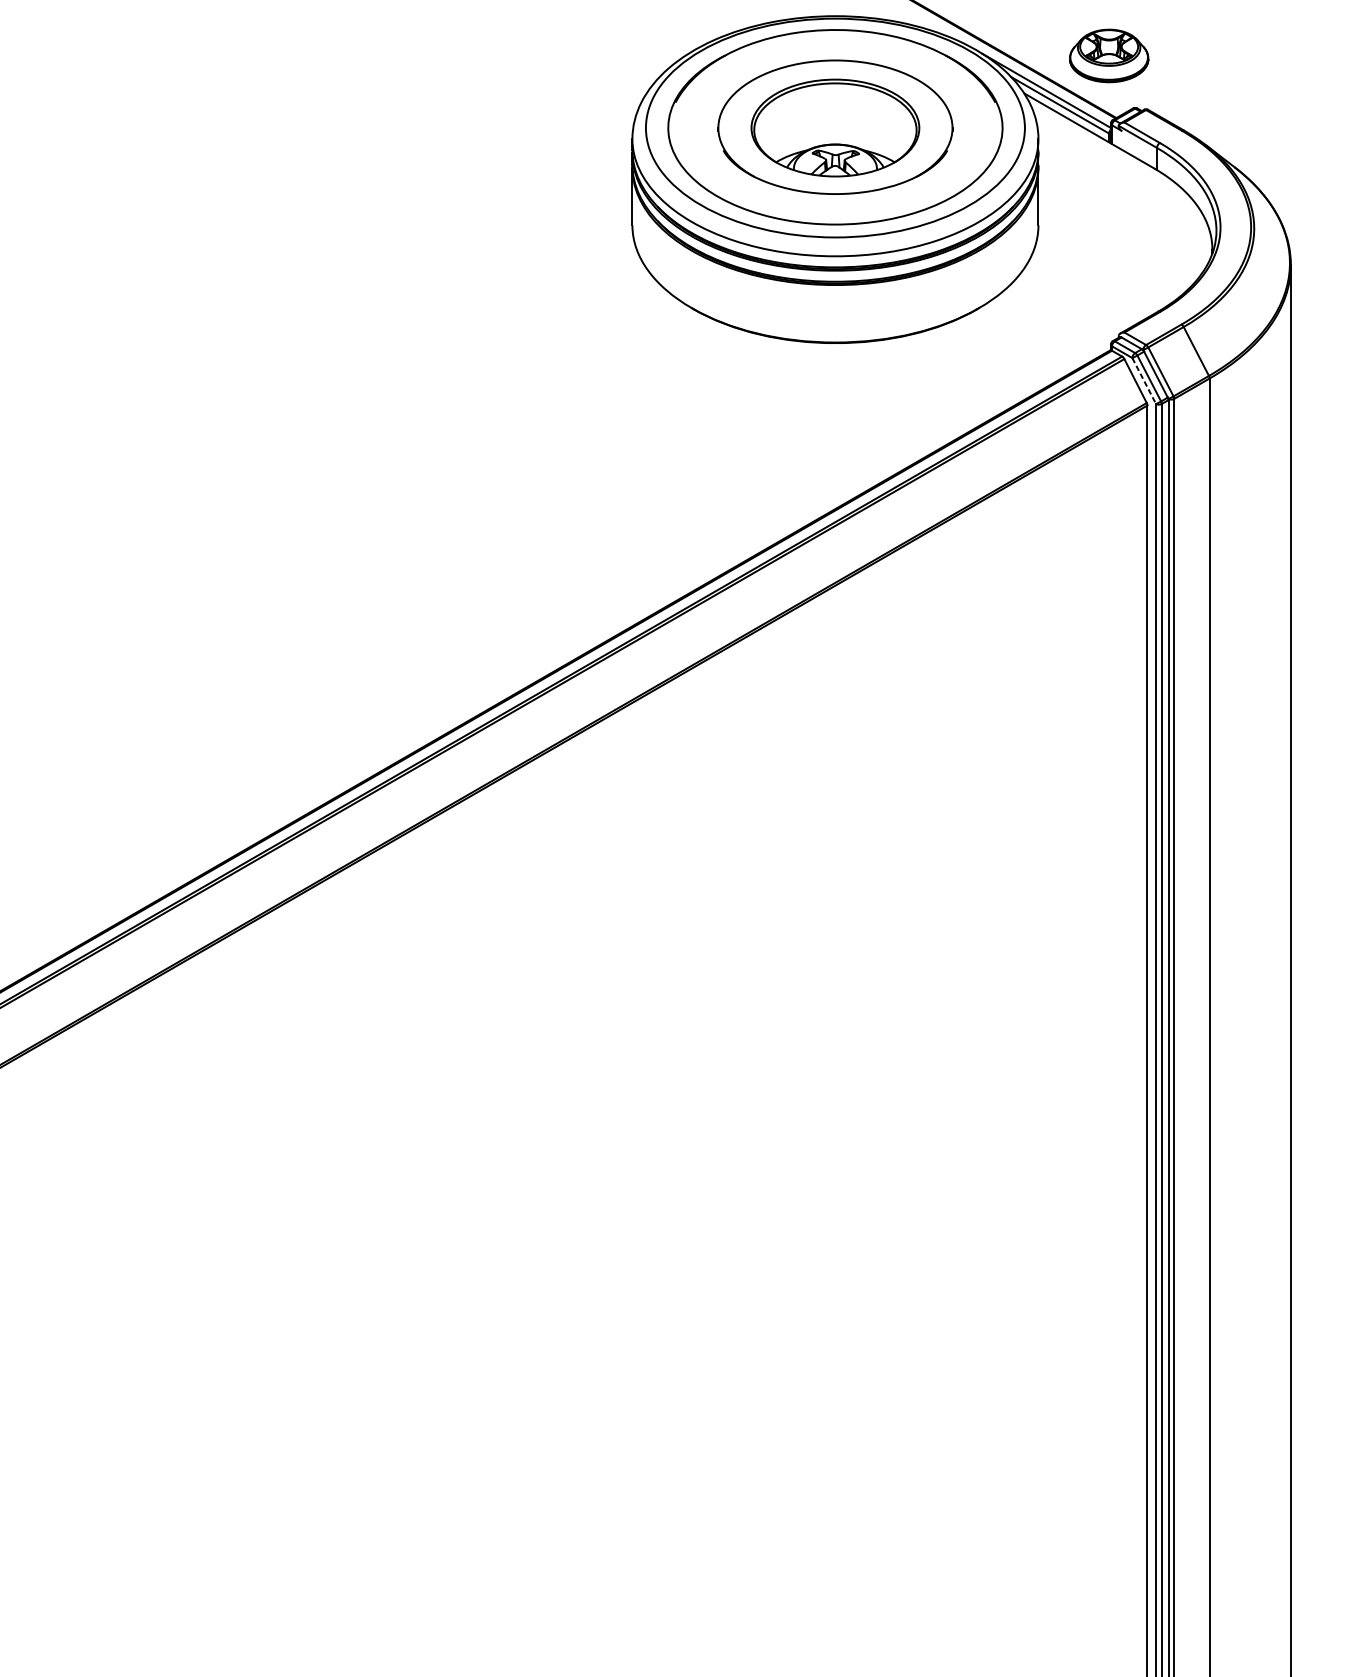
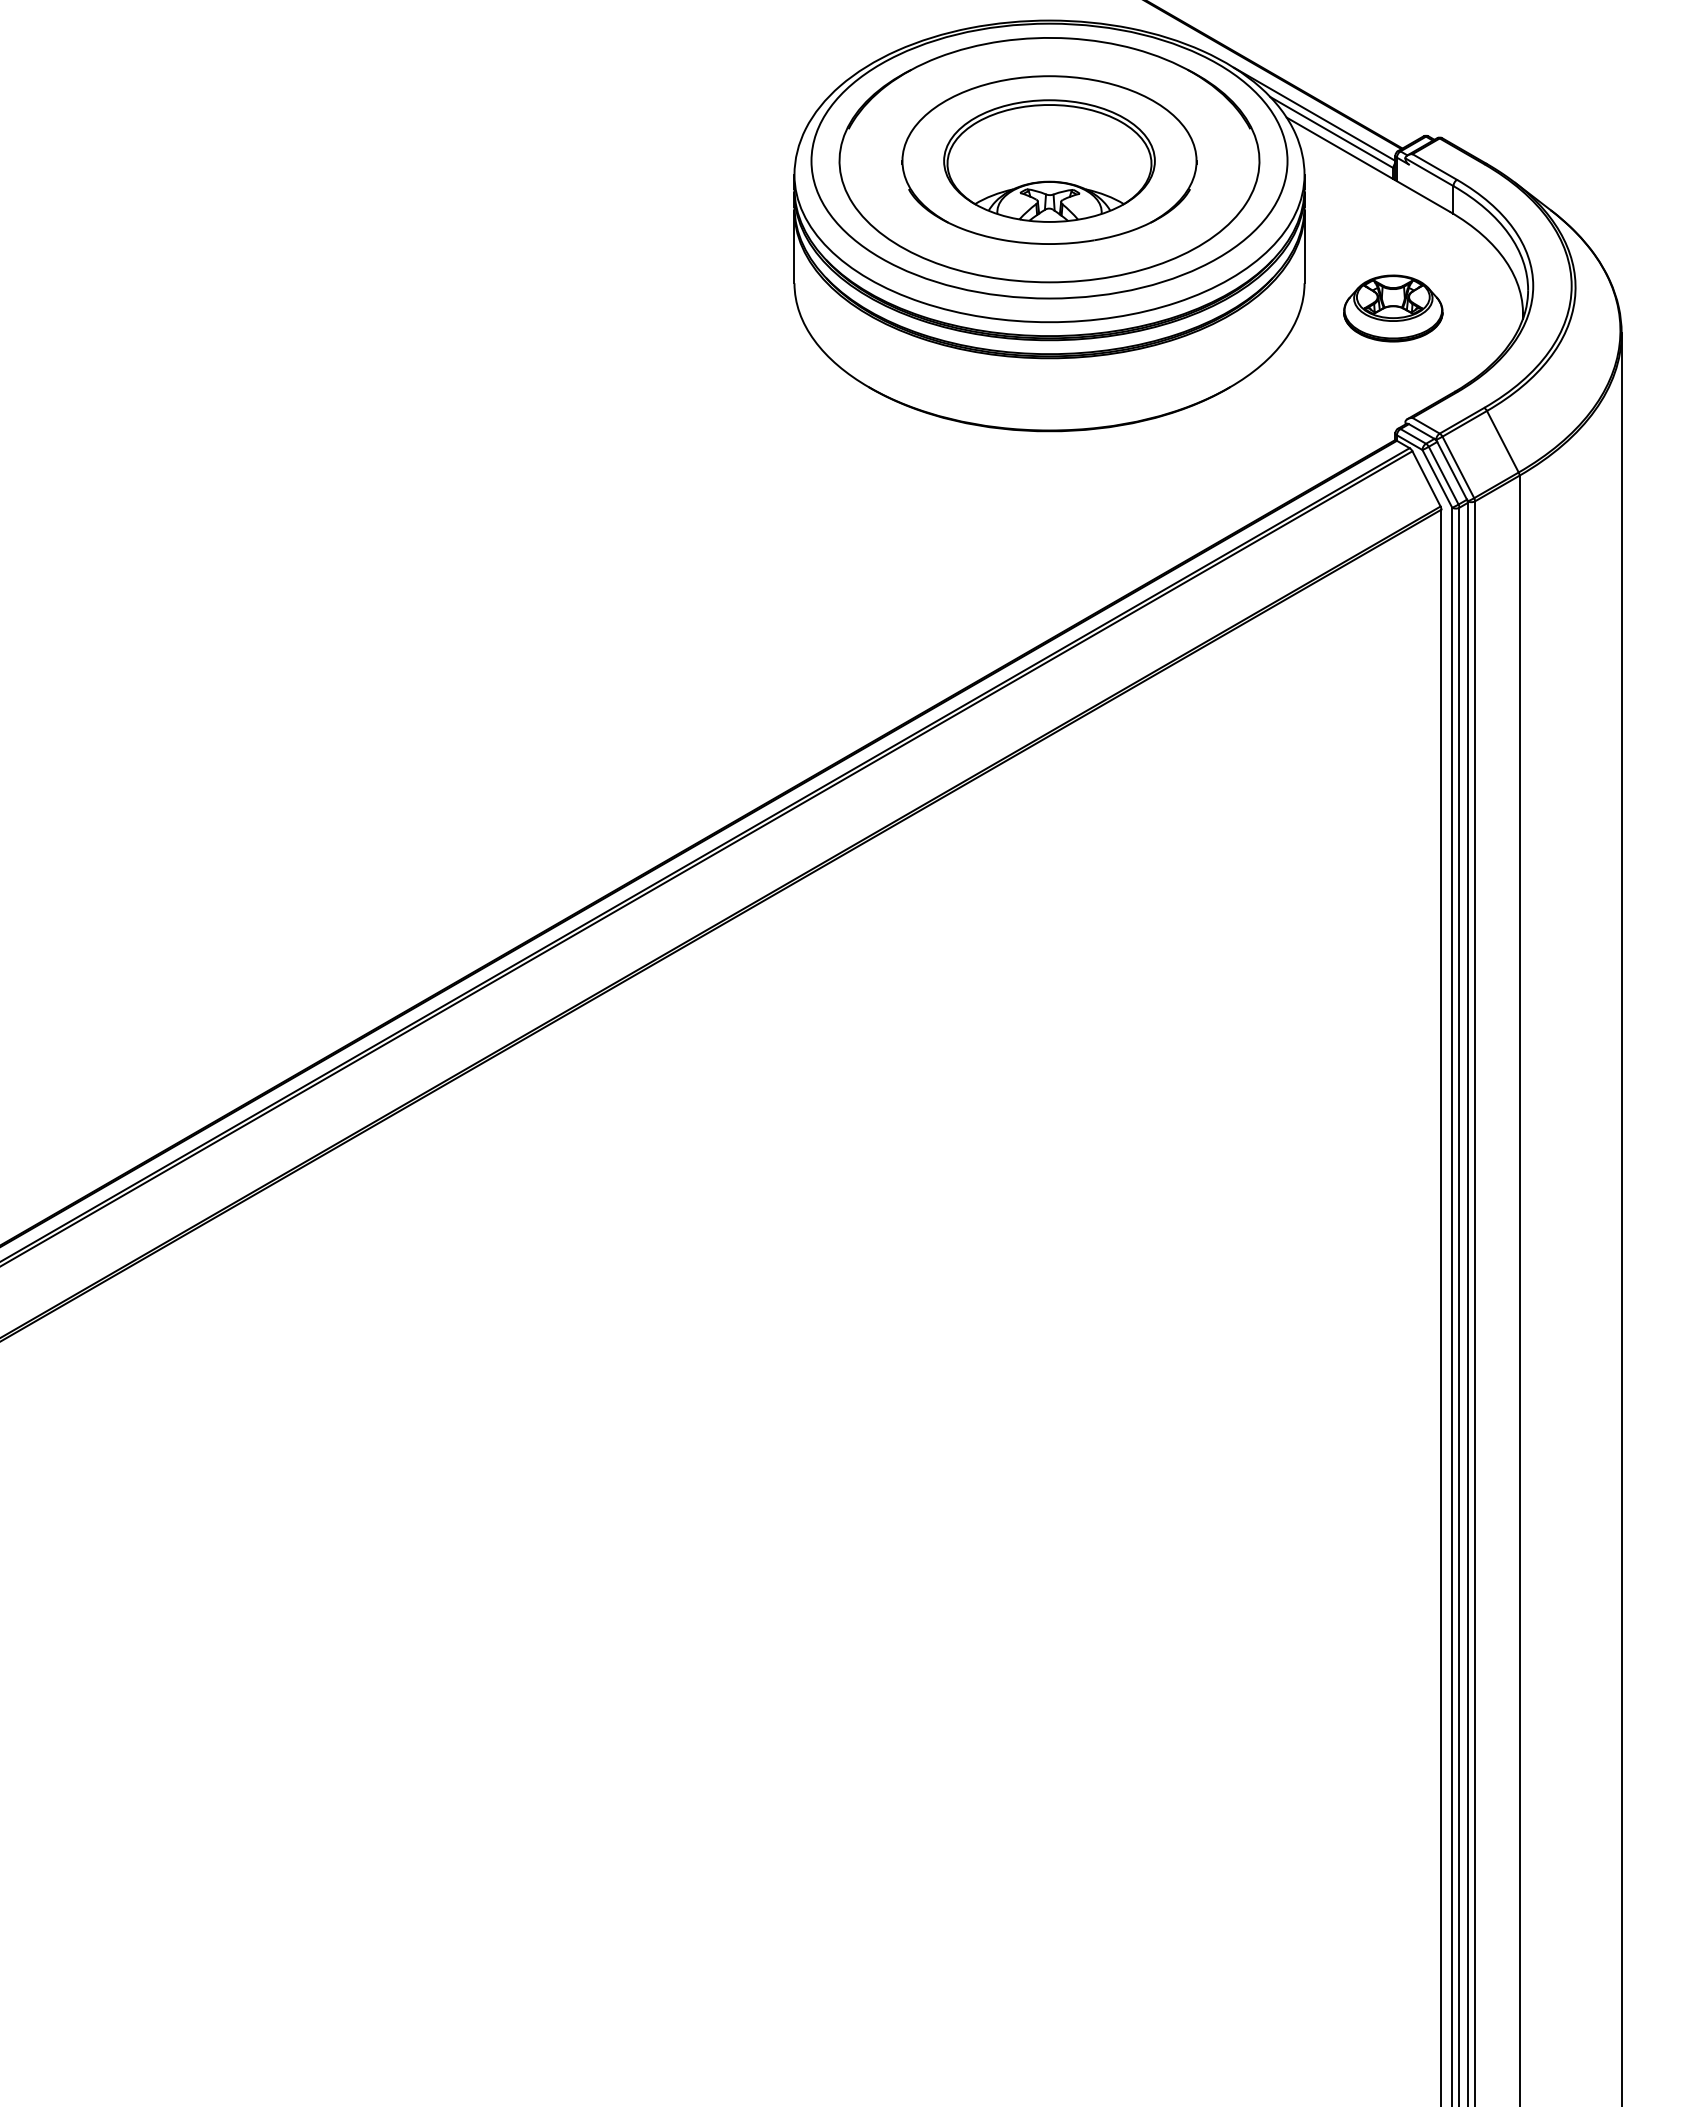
part: (1109, 55) -> (1393, 308), moved
line: (1144, 381) -> (1437, 479), dashed -> solid

